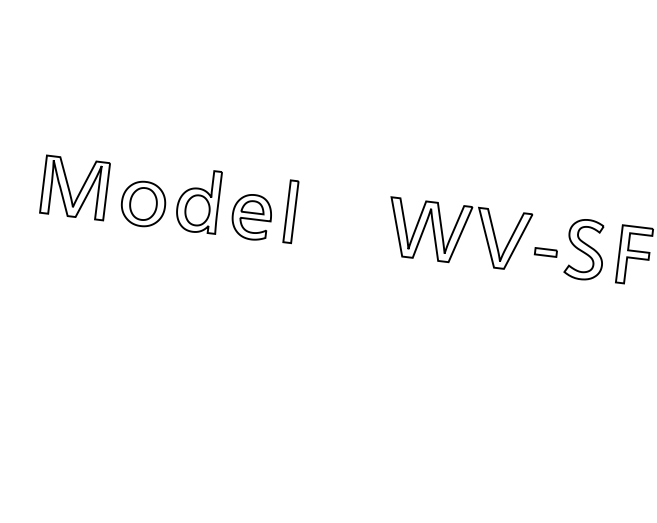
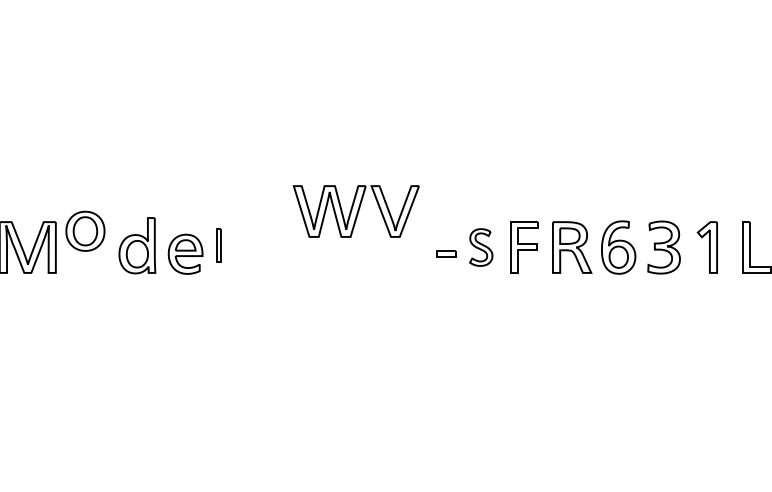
part: (143, 203) -> (85, 230), moved
part: (291, 211) -> (219, 245), size x0.6
part: (457, 234) -> (355, 211), moved
part: (585, 249) -> (481, 247), size x0.7

